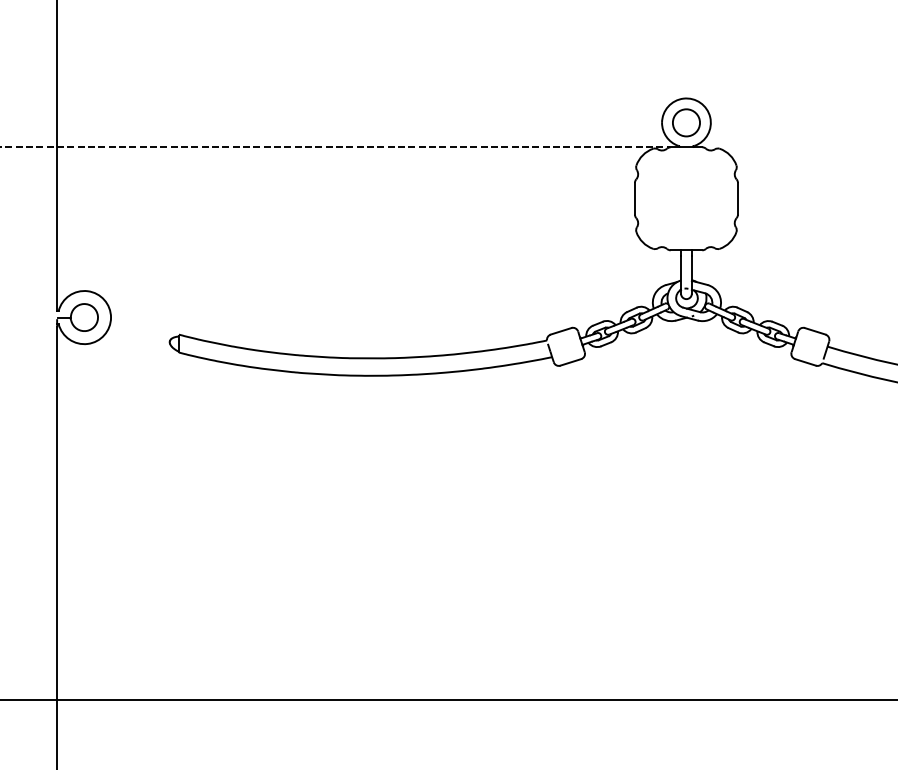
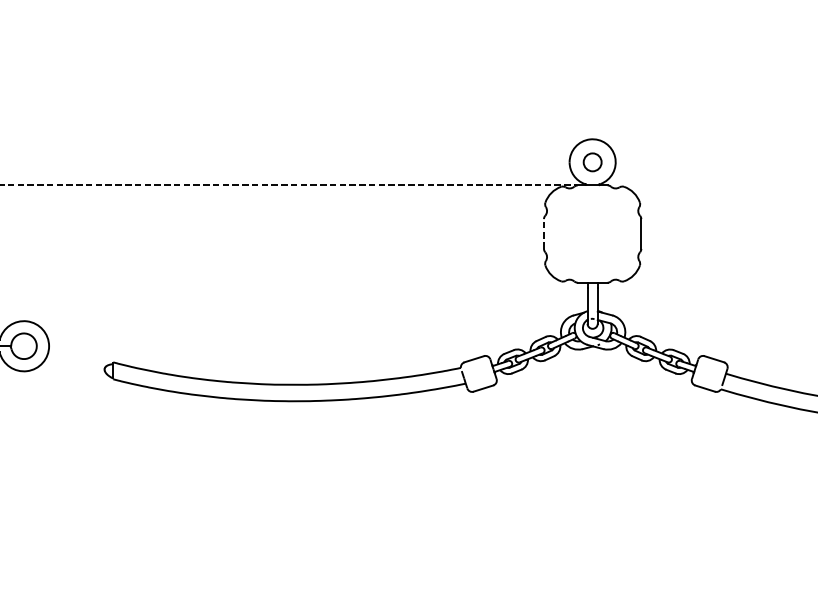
circle: (686, 122) -> (592, 161), size x0.7
line: (634, 198) -> (543, 233), solid -> dashed

